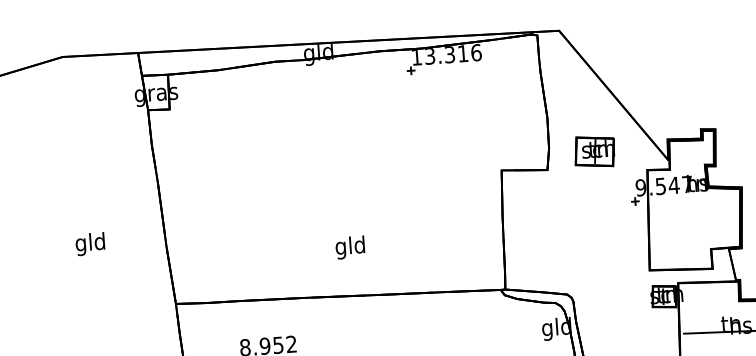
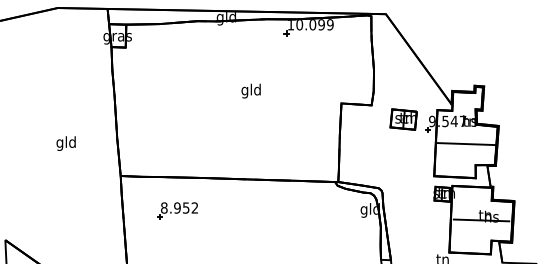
text: (452, 54) -> (314, 24), 13.316 -> 10.099
part: (594, 151) -> (403, 119), moved
line: (693, 219) -> (465, 144), added
text: (89, 244) -> (65, 143), moved
text: (349, 246) -> (250, 90), moved

